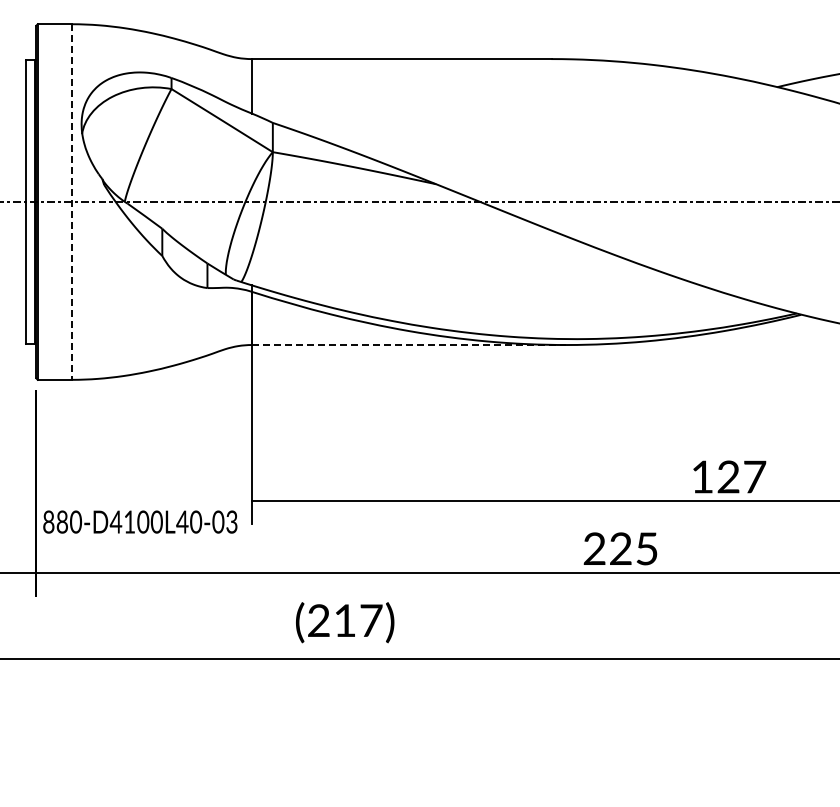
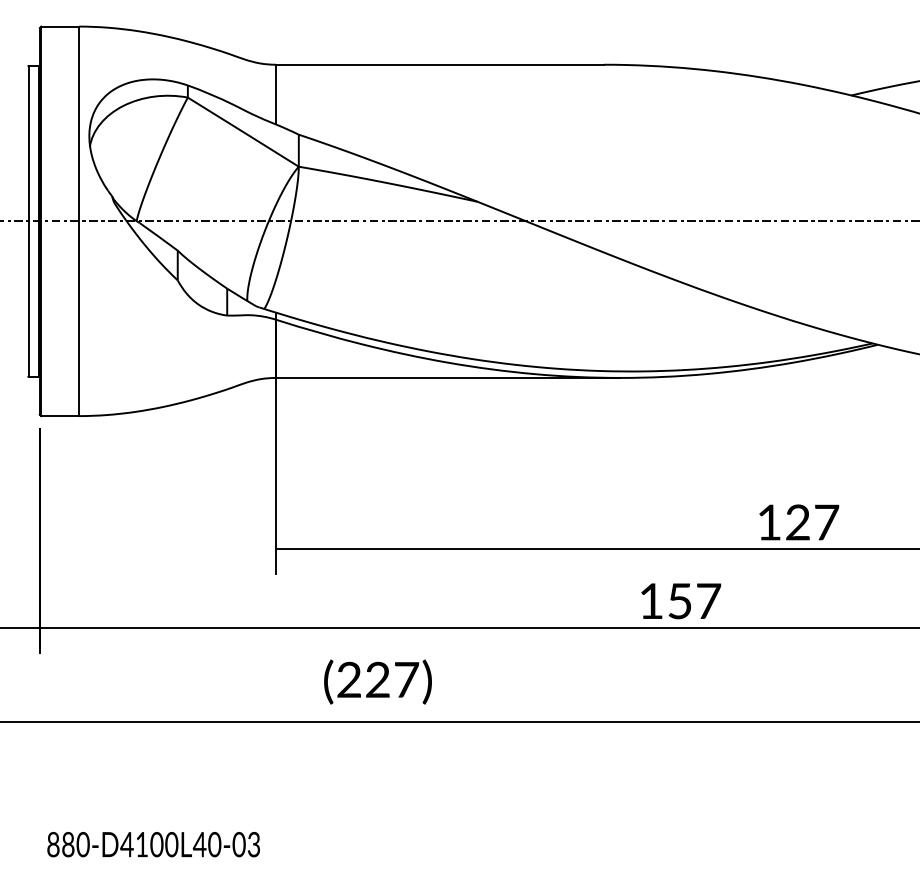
line: (72, 202) -> (79, 221), dashed -> solid
line: (409, 345) -> (448, 378), dashed -> solid
text: (140, 521) -> (153, 843), moved
text: (620, 548) -> (679, 600), 225 -> 157
text: (344, 620) -> (377, 679), (217) -> (227)

